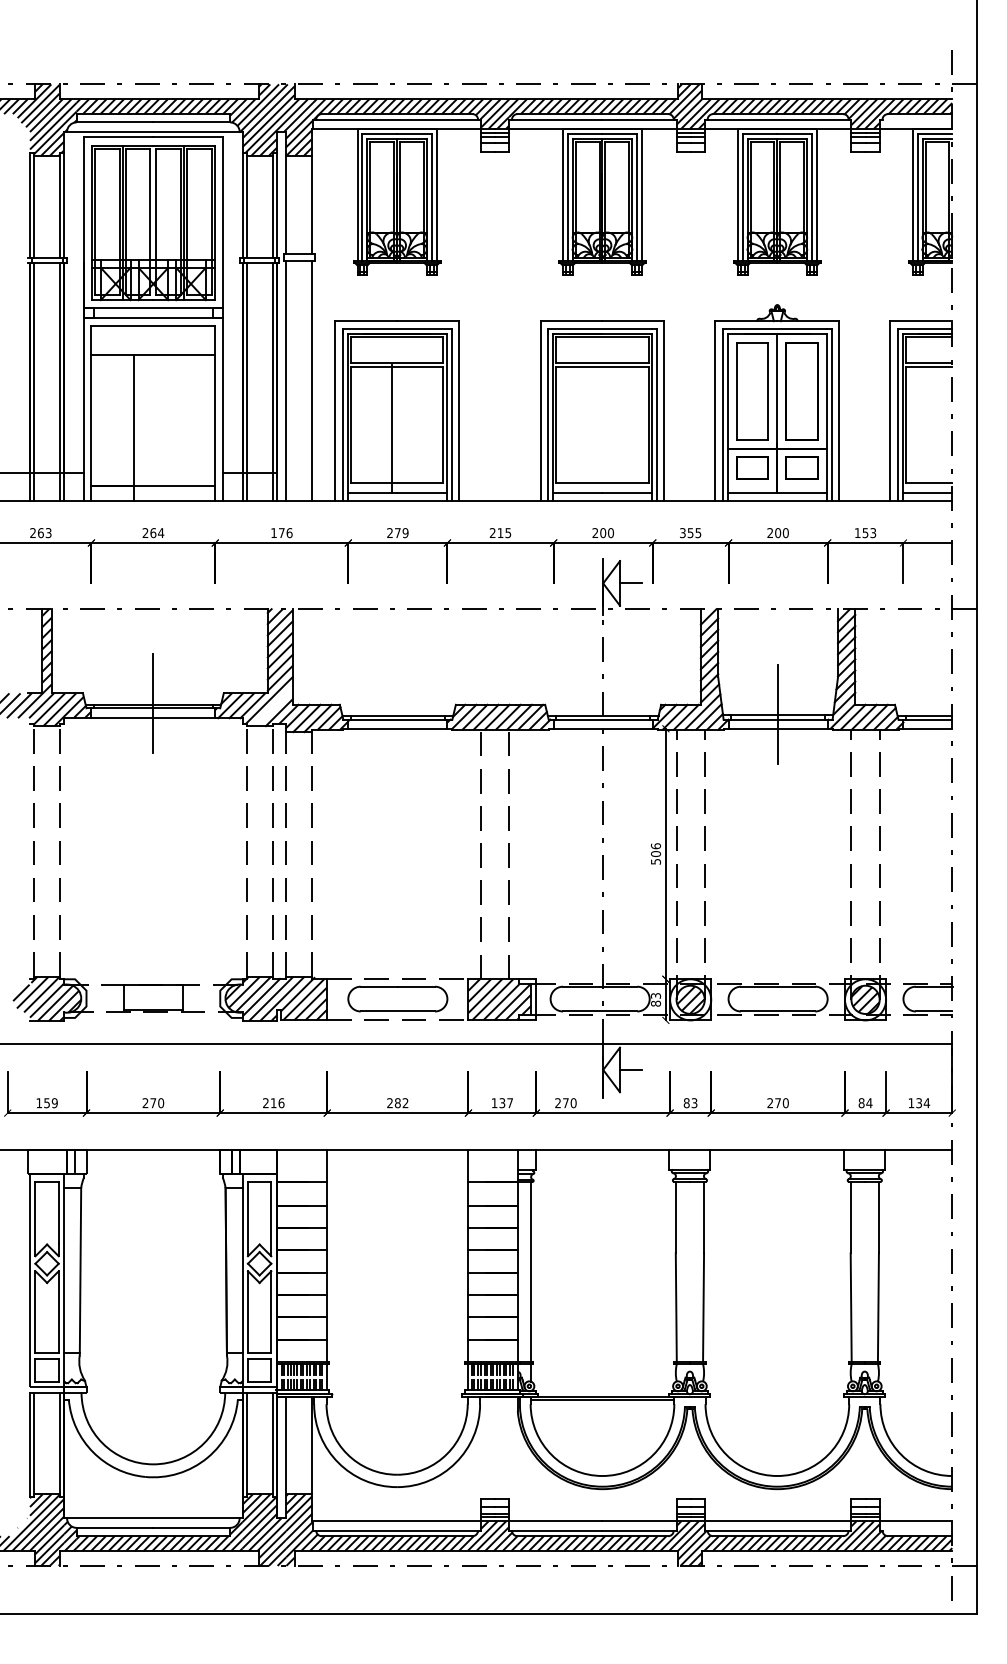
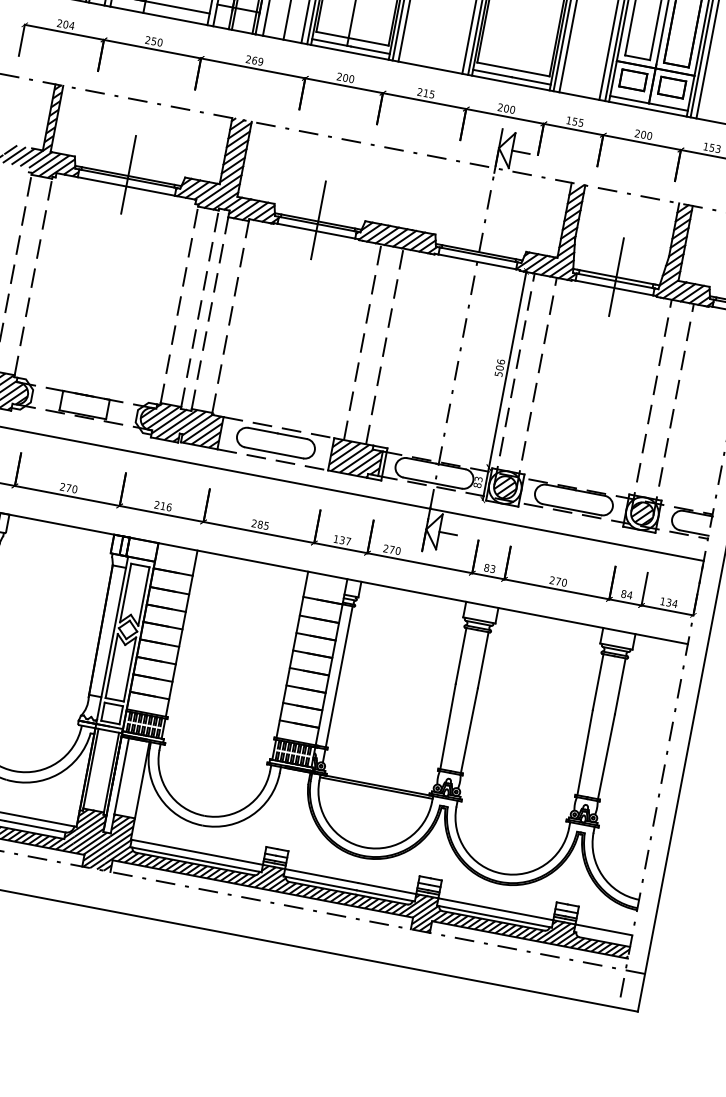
text: (44, 533) -> (68, 25), 263 -> 204
text: (157, 533) -> (157, 42), 264 -> 250
text: (281, 533) -> (254, 60), 176 -> 269
text: (401, 533) -> (348, 78), 279 -> 200
text: (682, 533) -> (568, 120), 355 -> 155
line: (273, 707) -> (222, 196), added
line: (397, 714) -> (318, 220), added
text: (405, 1103) -> (266, 526), 282 -> 285

